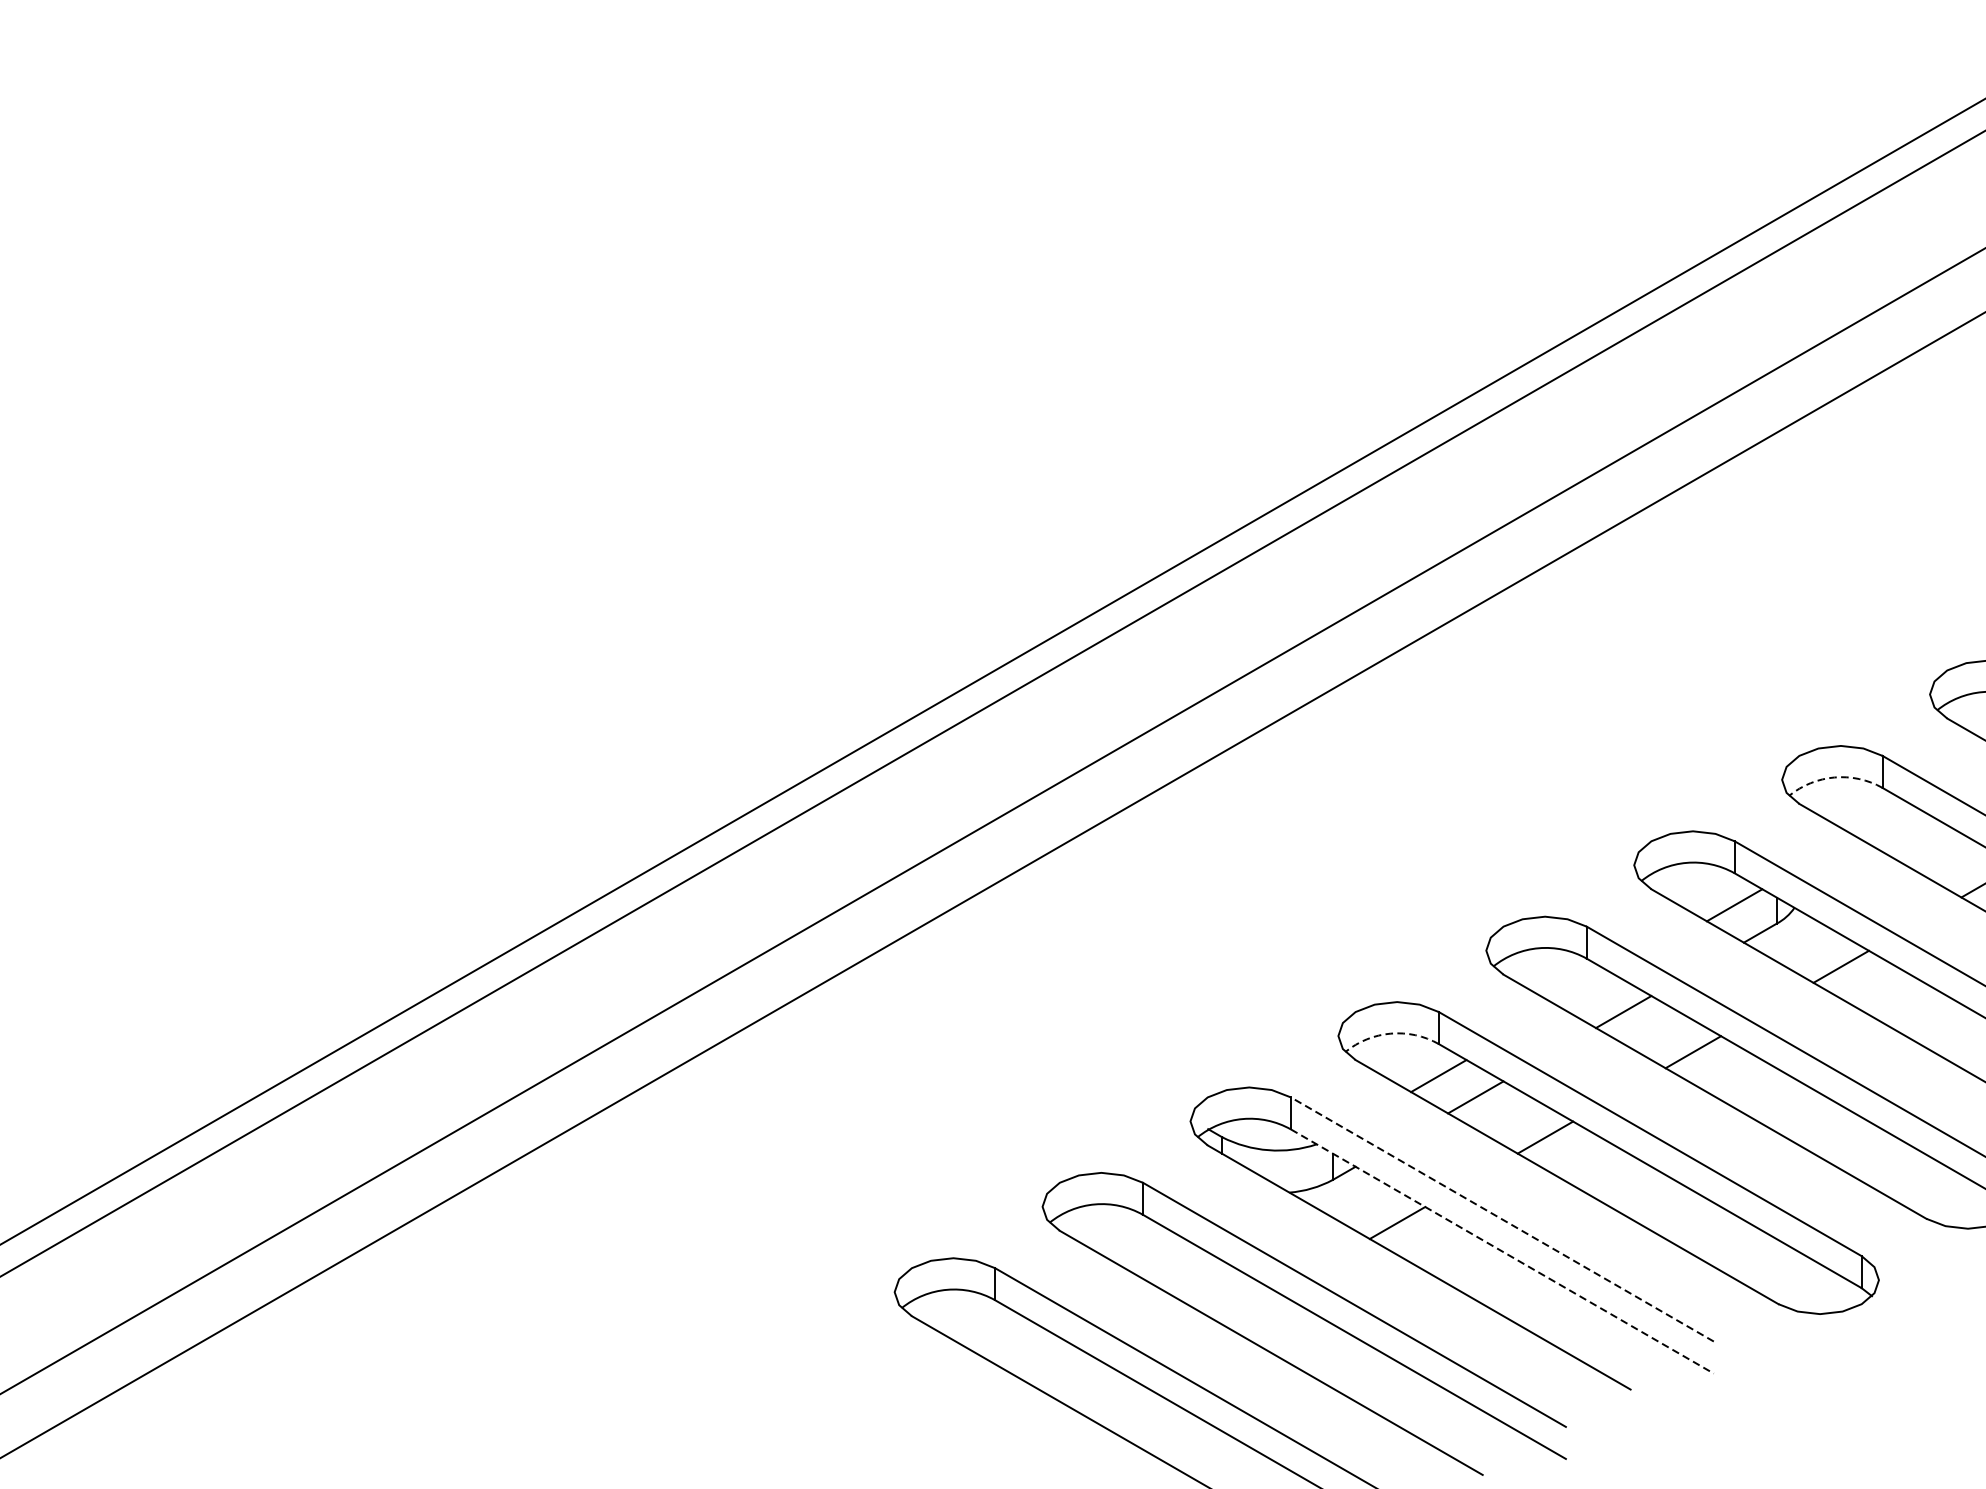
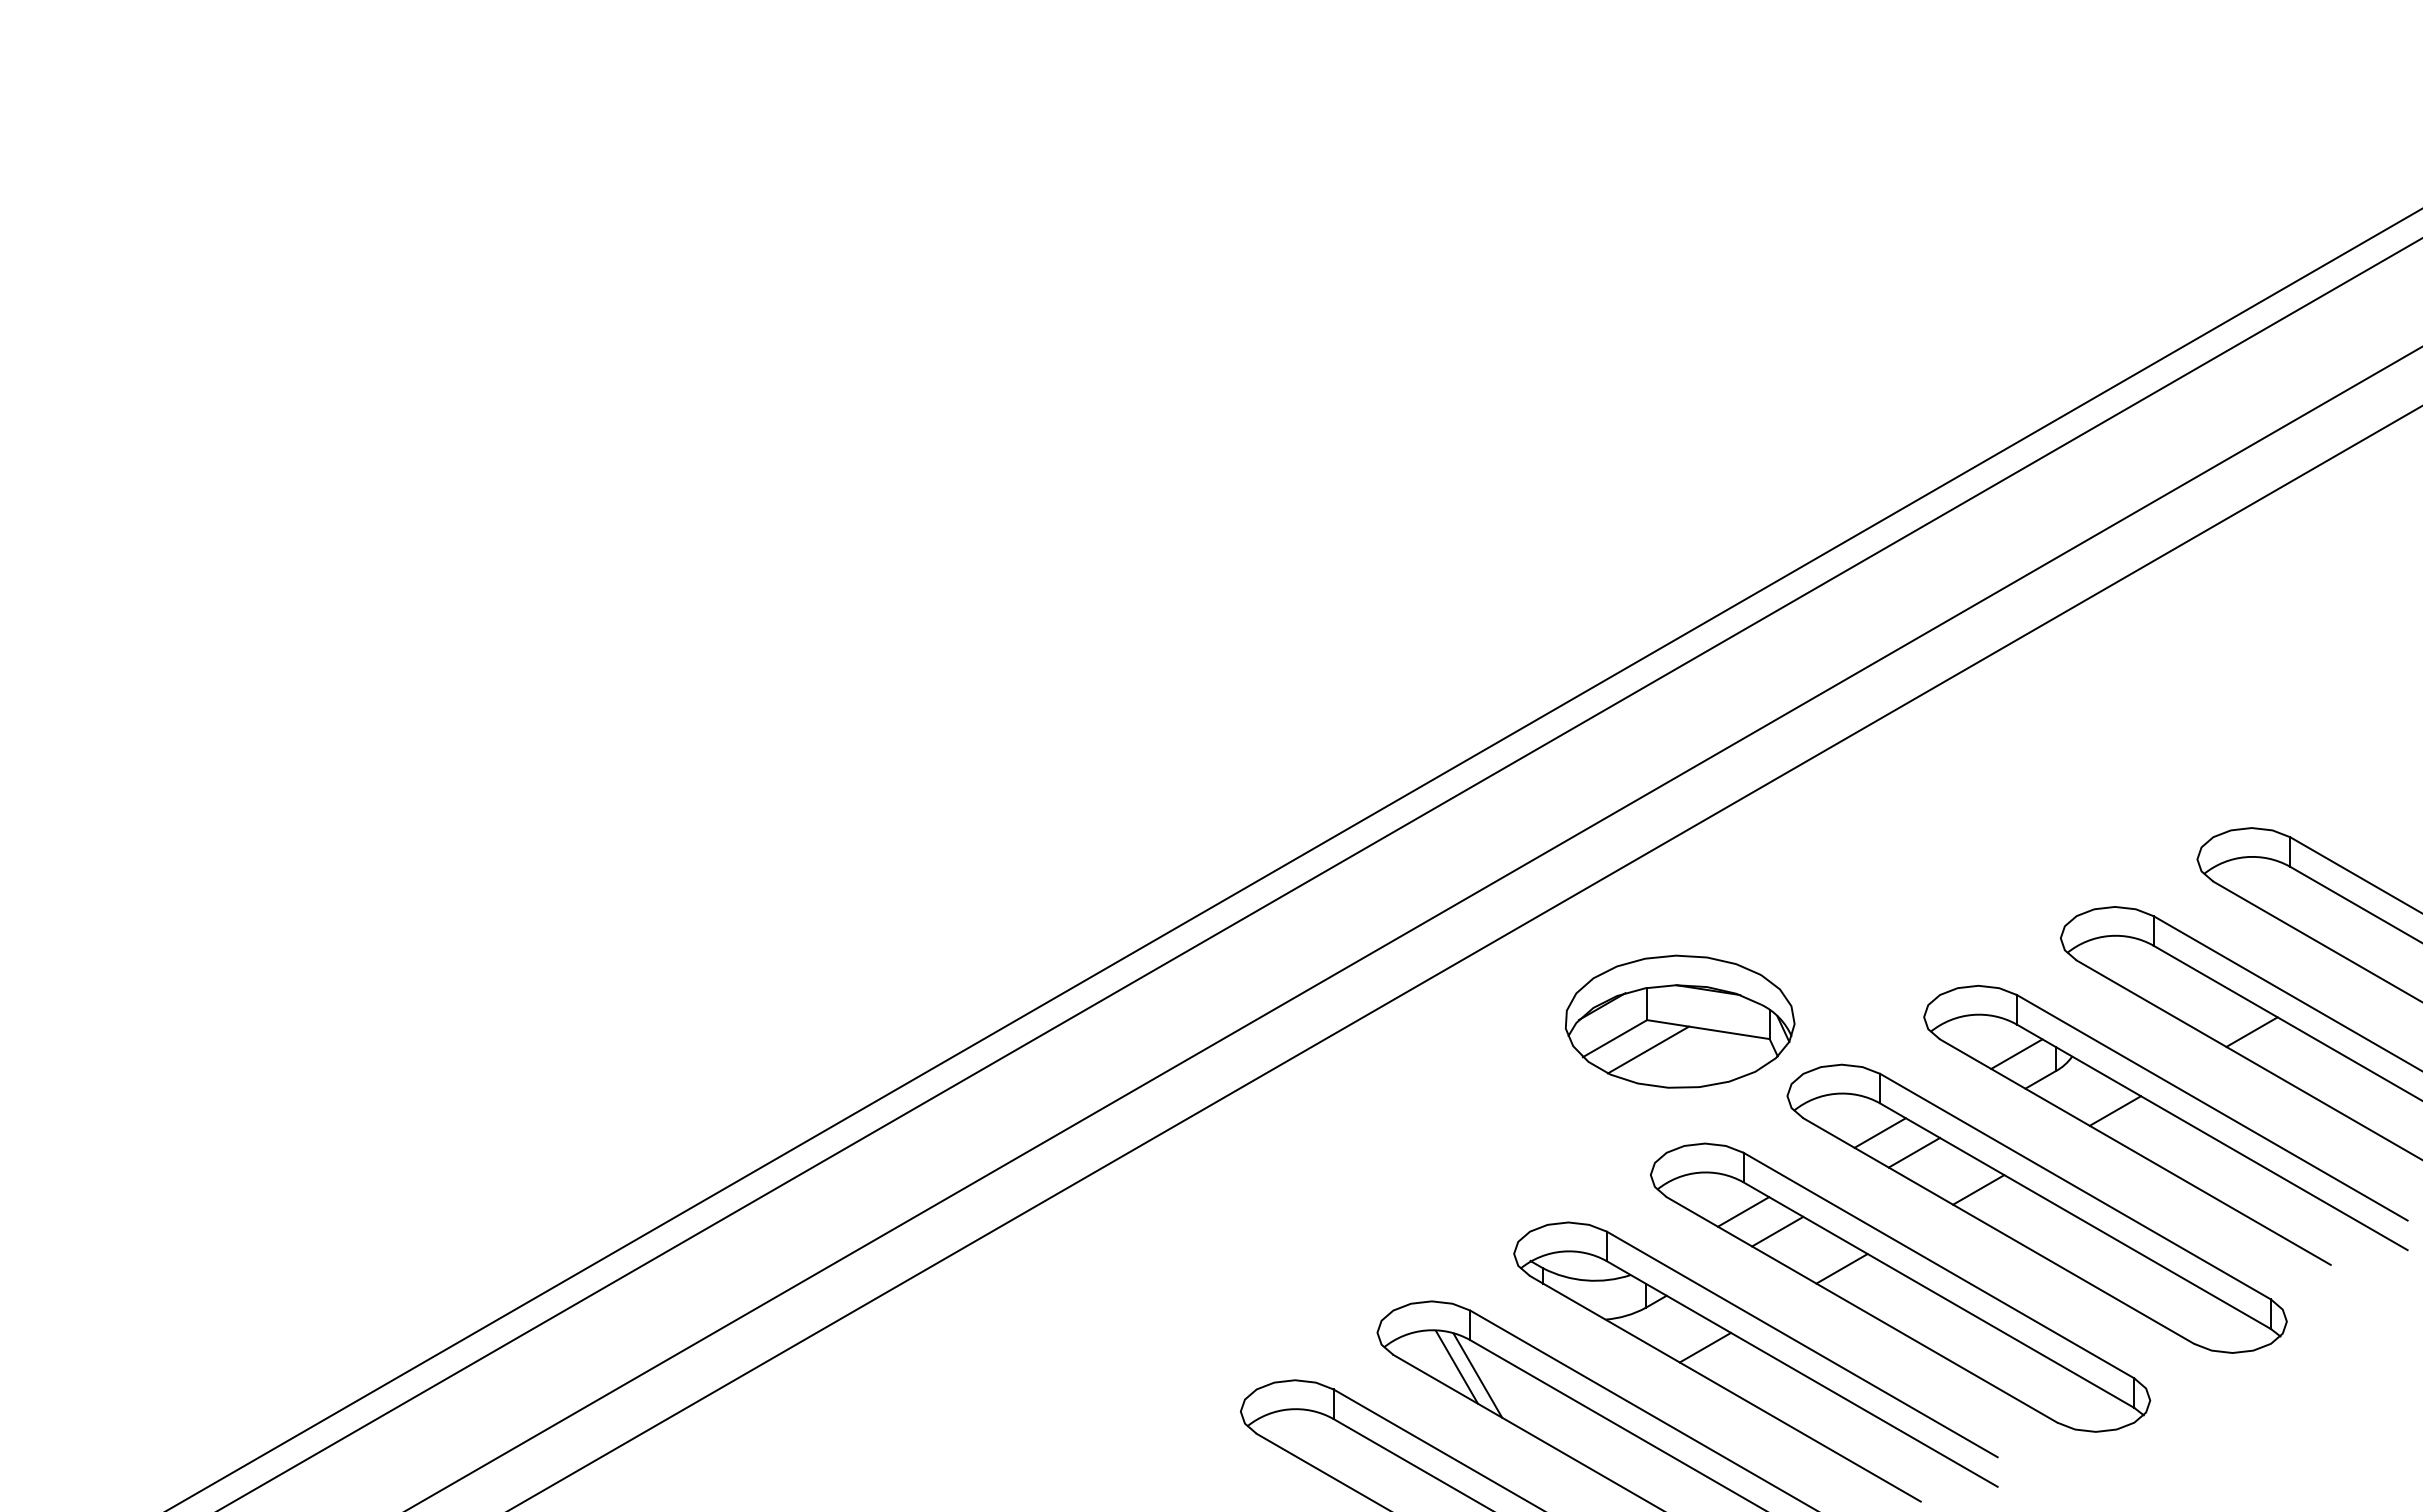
arc: (1834, 777) -> (2109, 936), dashed -> solid
part: (1369, 869) -> (1679, 1021), added
line: (1585, 990) -> (1879, 1132), added
arc: (1391, 1033) -> (1699, 1172), dashed -> solid
line: (1502, 1219) -> (1802, 1344), dashed -> solid
line: (1129, 1244) -> (1457, 1367), added
line: (1502, 1252) -> (1802, 1374), dashed -> solid
line: (1150, 1253) -> (1477, 1375), added

